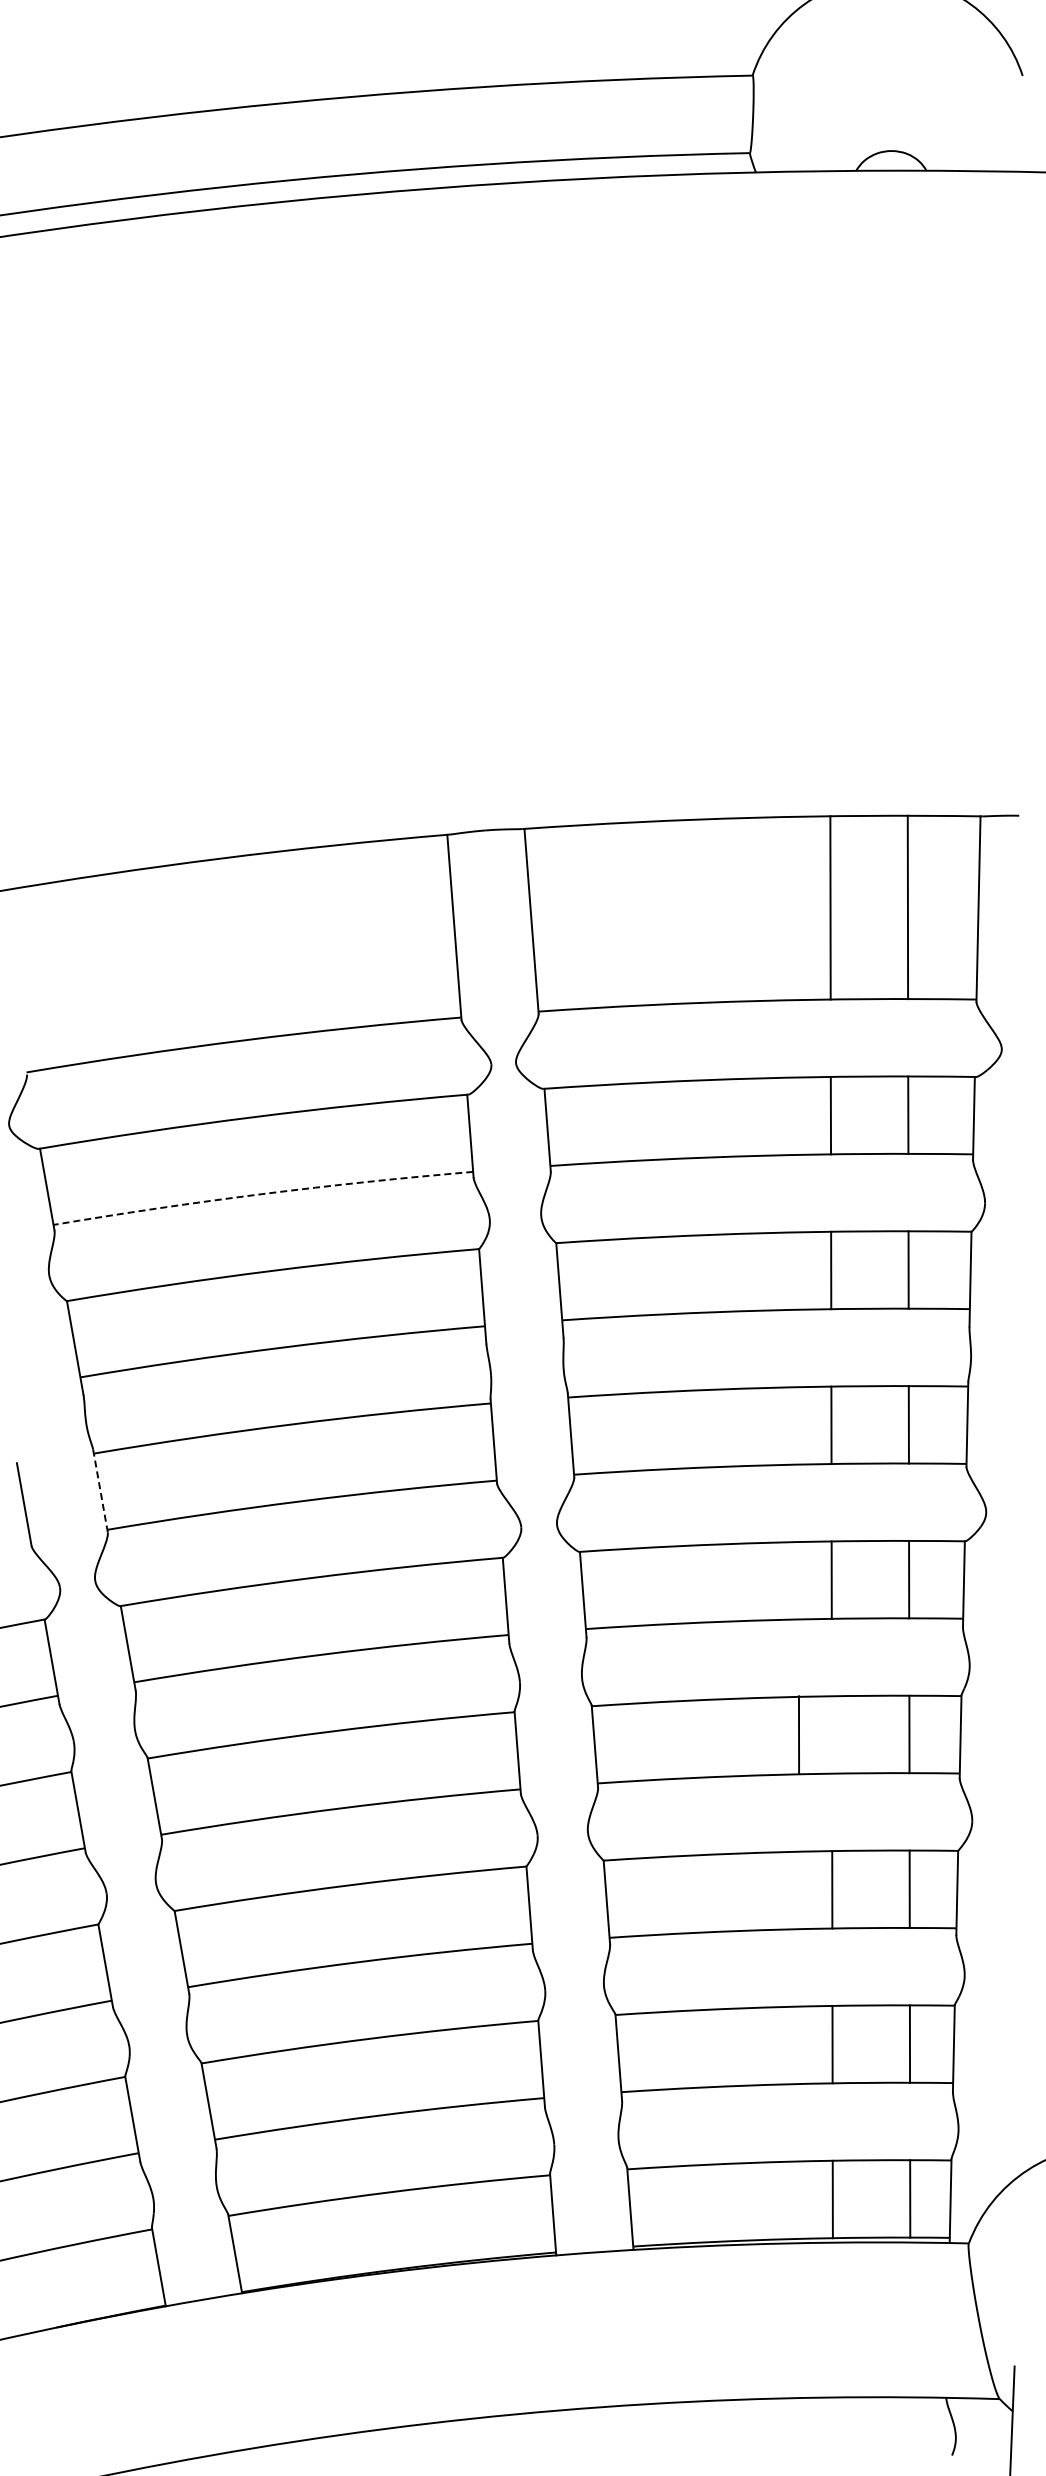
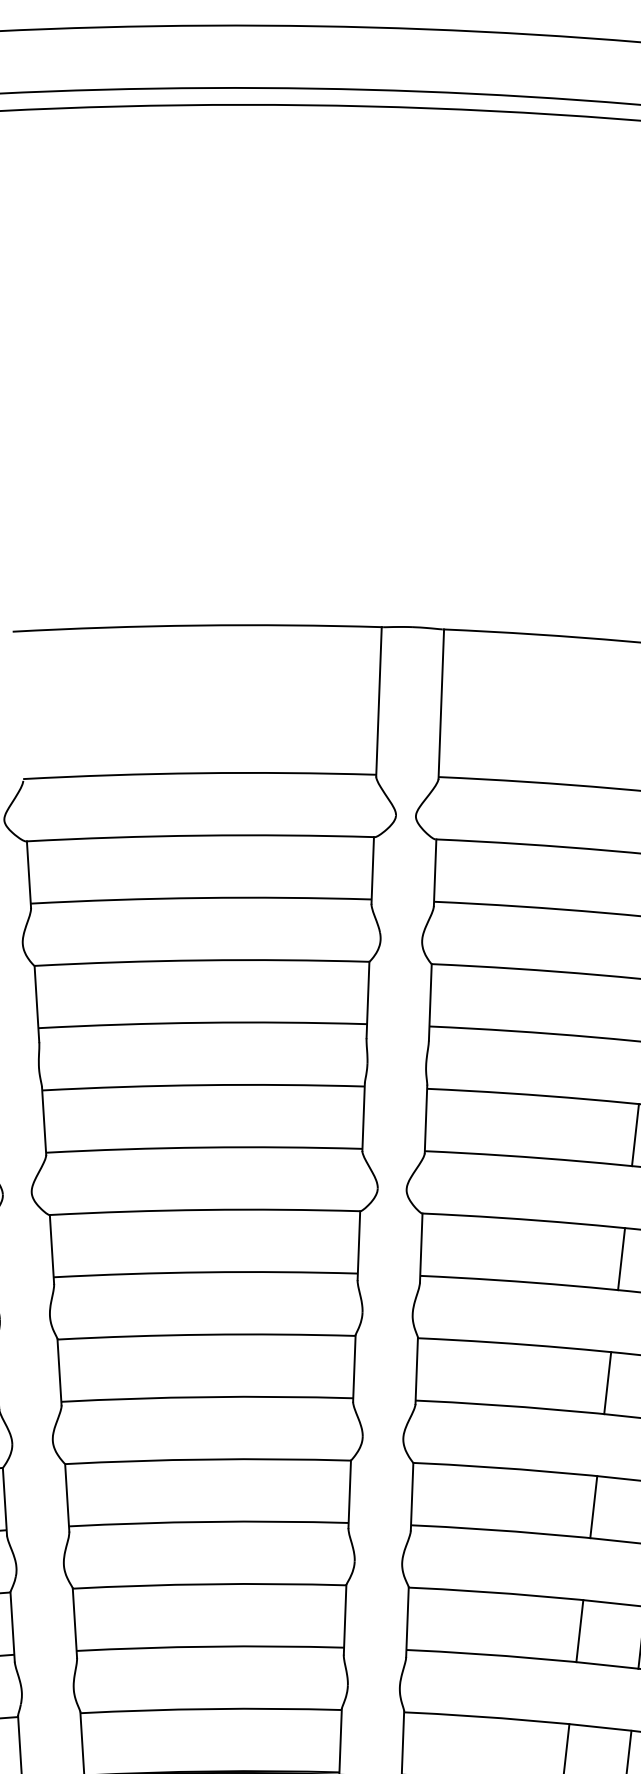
arc: (262, 1194) -> (200, 898), dashed -> solid
line: (100, 1490) -> (44, 1120), dashed -> solid
line: (798, 1734) -> (607, 1382), moved

